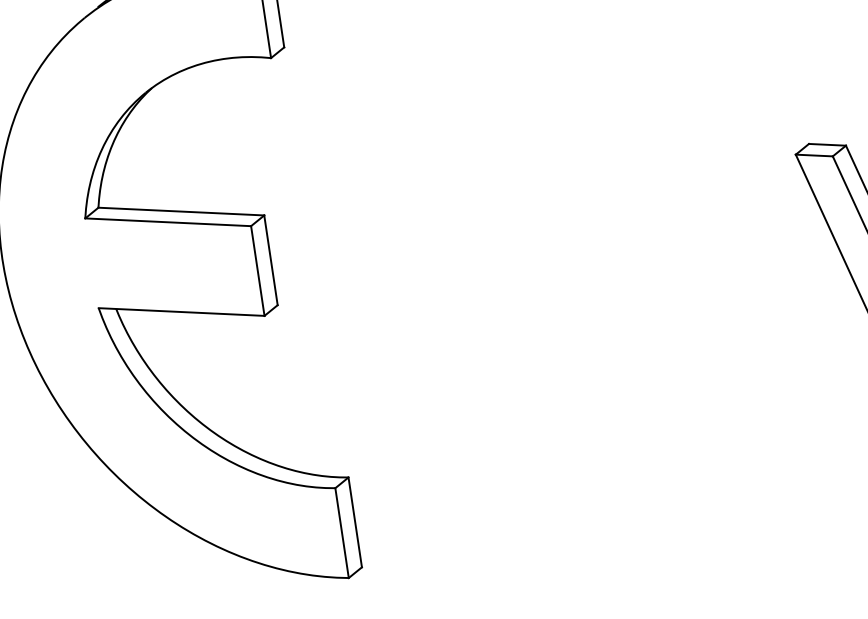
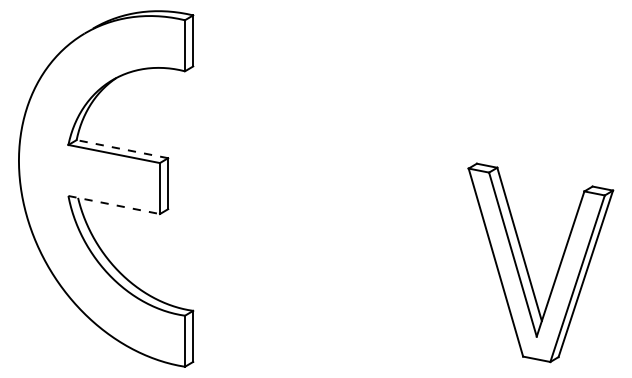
line: (181, 212) -> (122, 149), solid -> dashed
line: (182, 312) -> (114, 205), solid -> dashed

